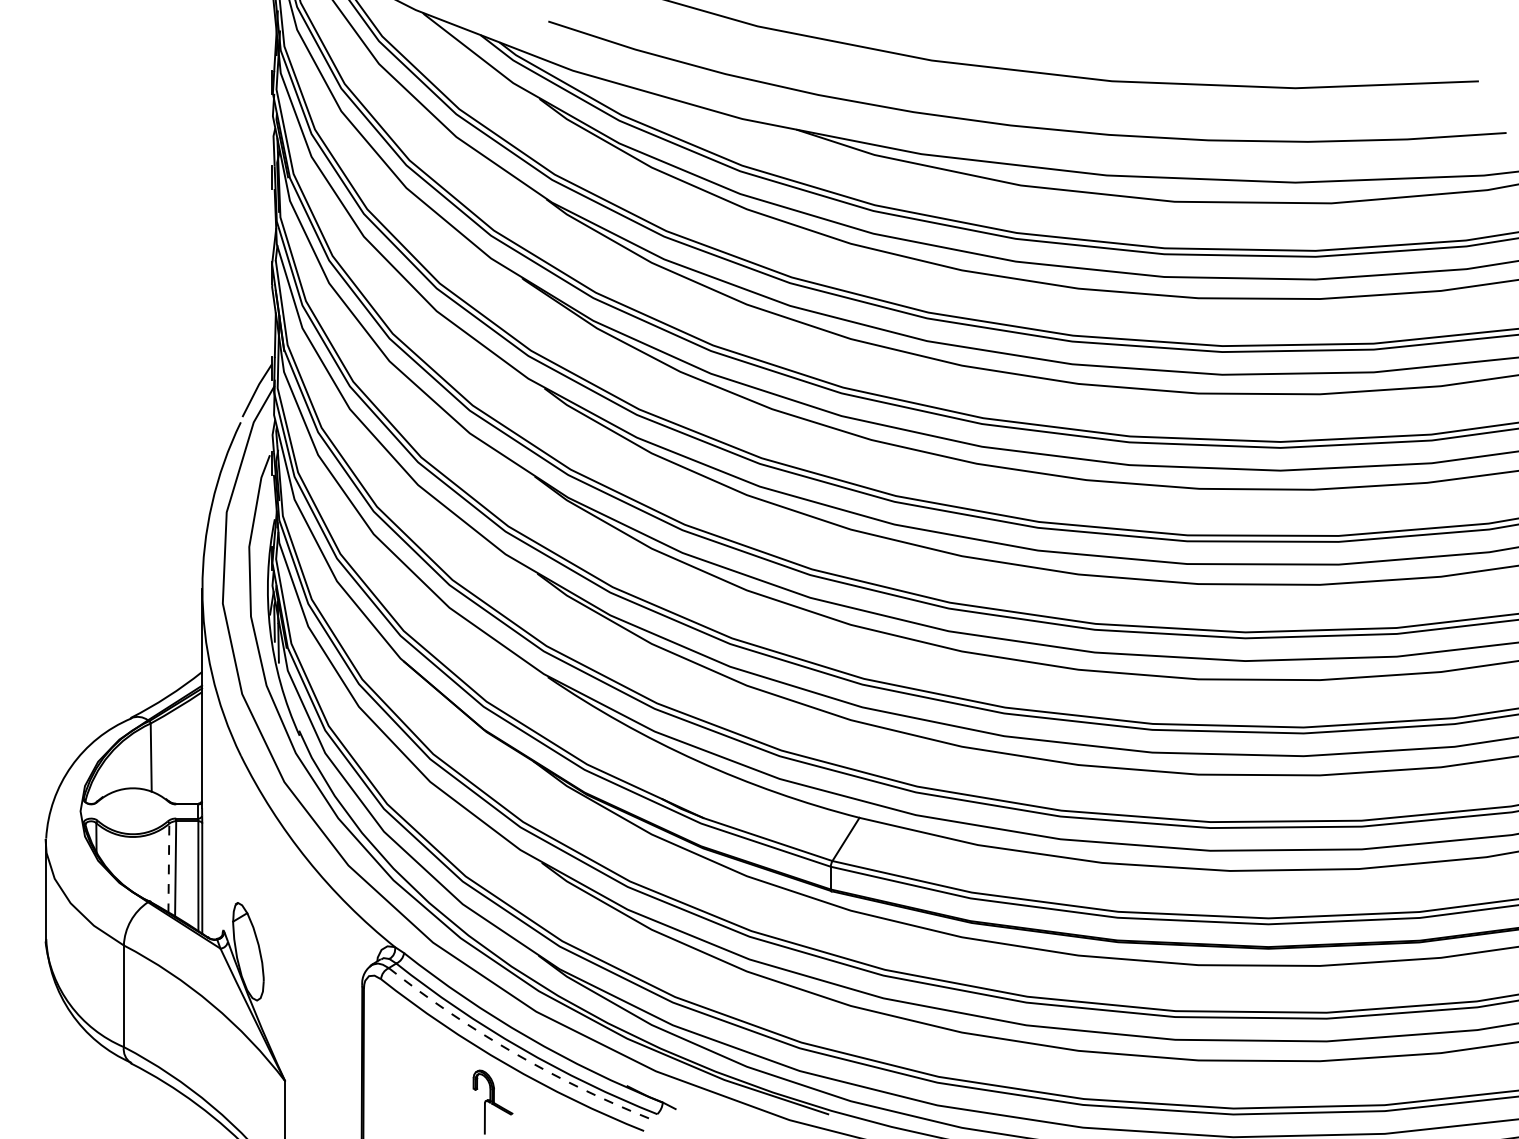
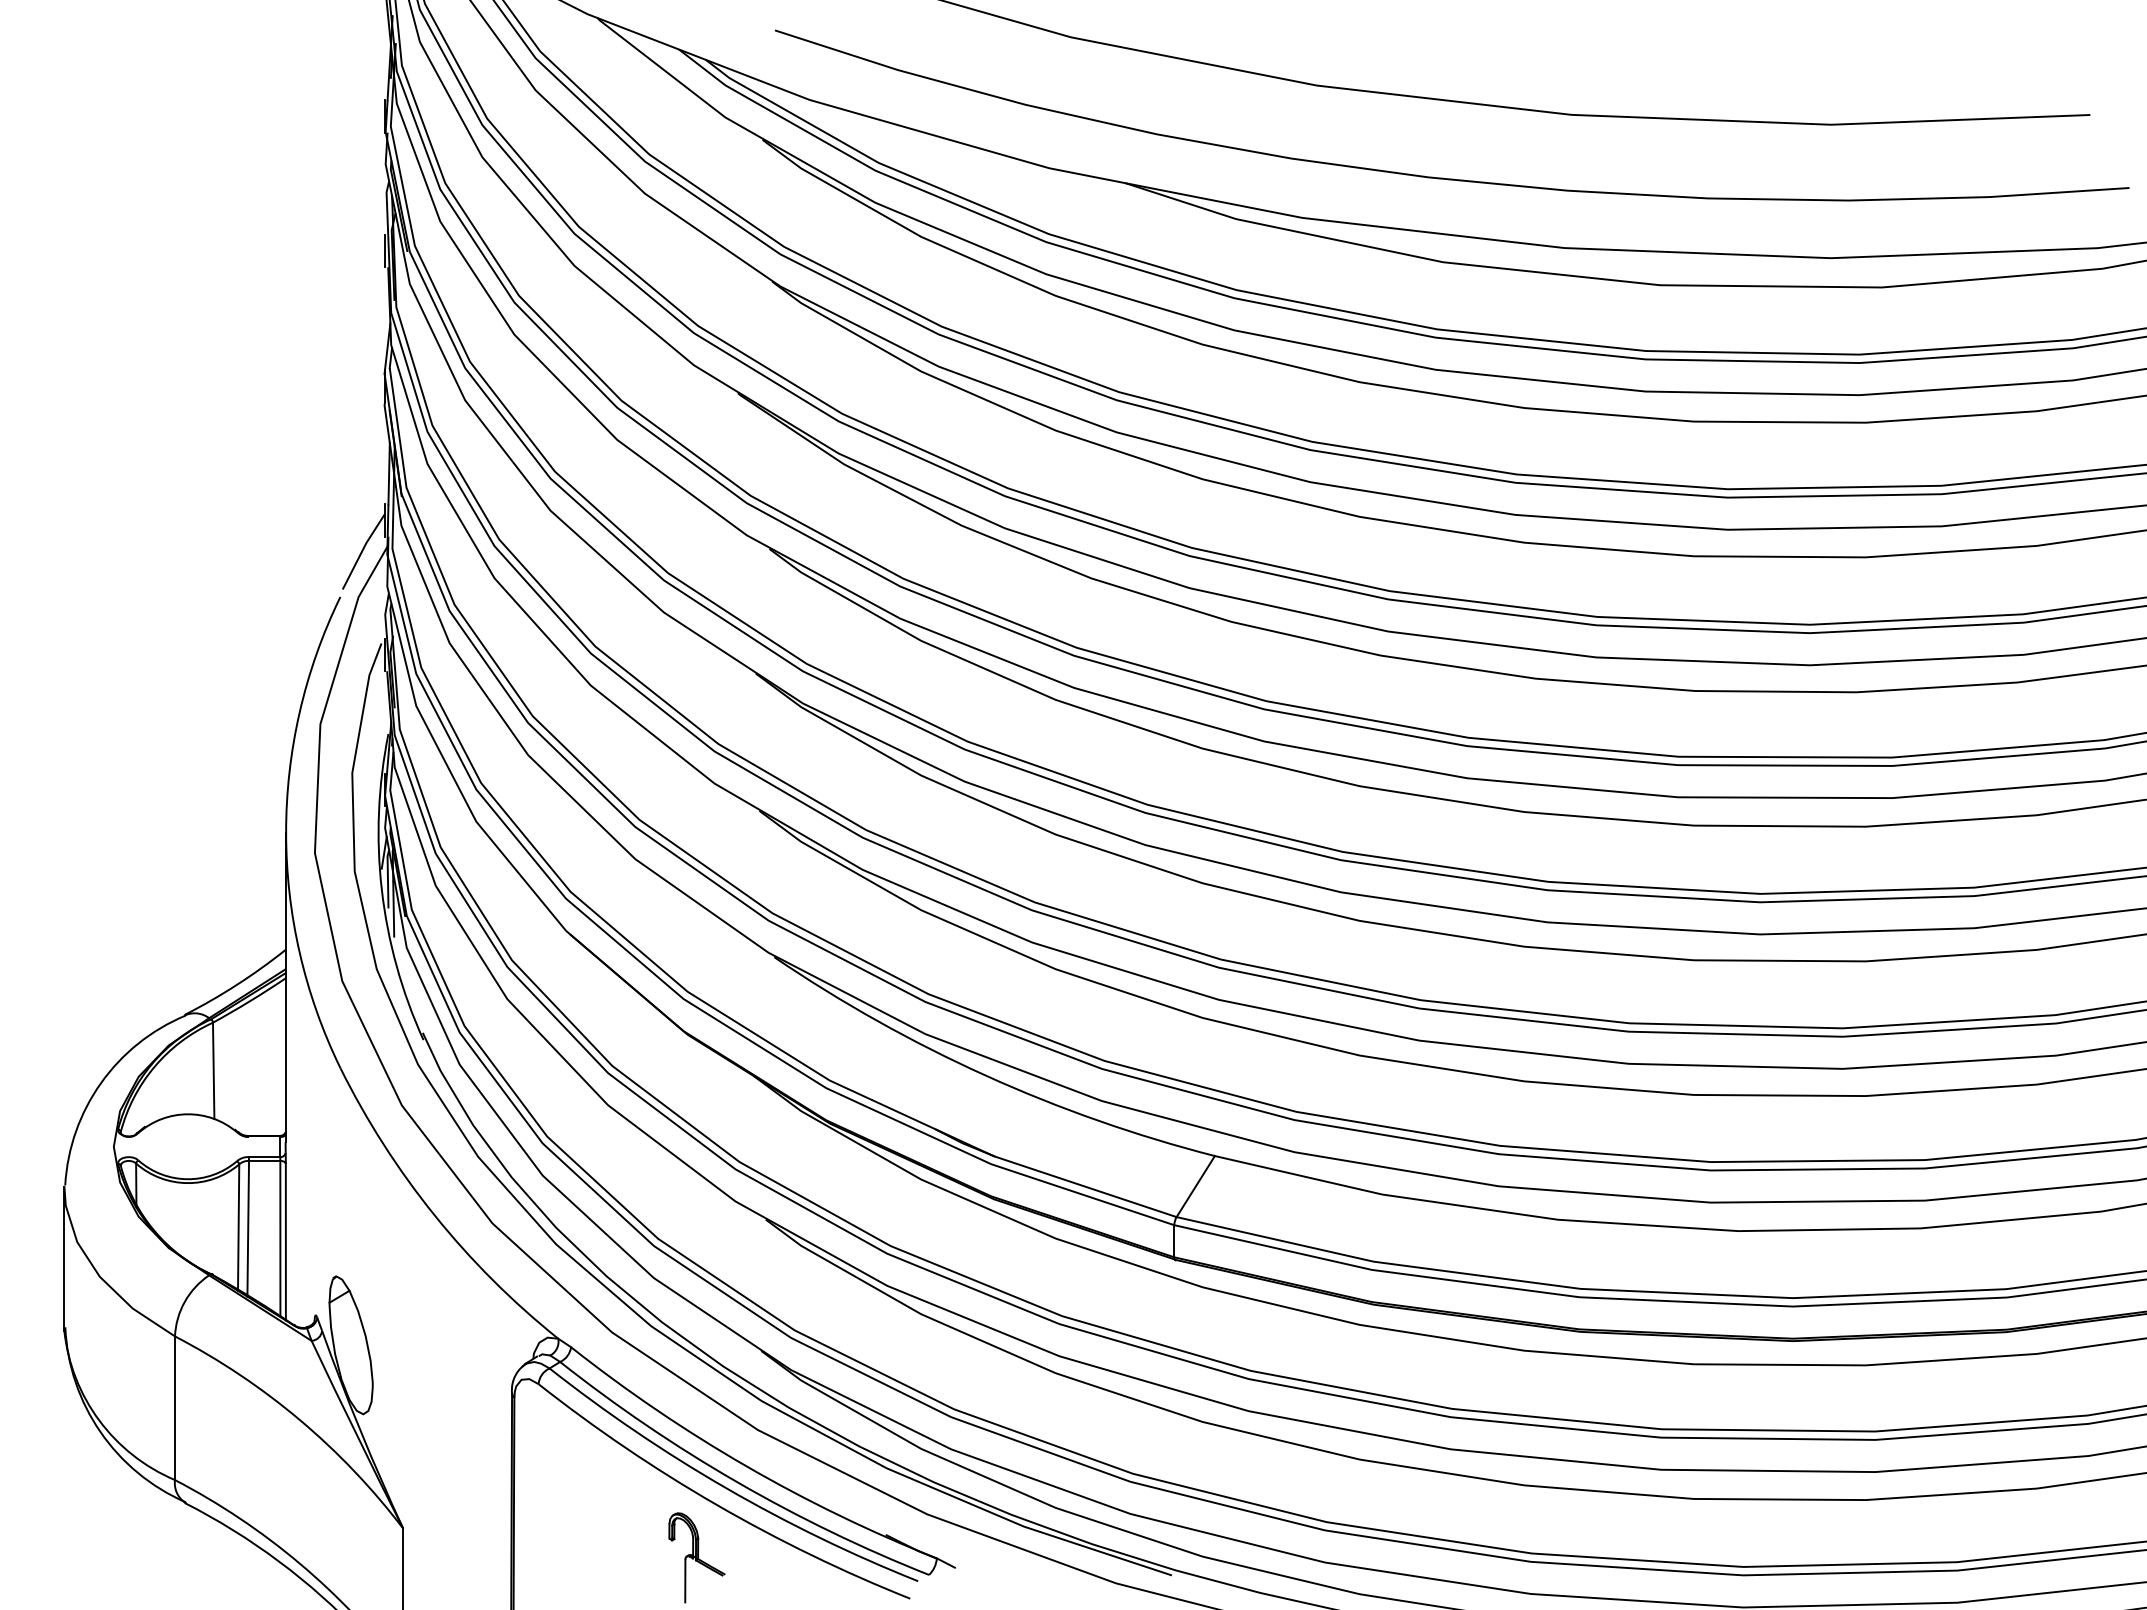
line: (168, 868) -> (238, 1227), dashed -> solid
arc: (513, 1052) -> (725, 1487), dashed -> solid

